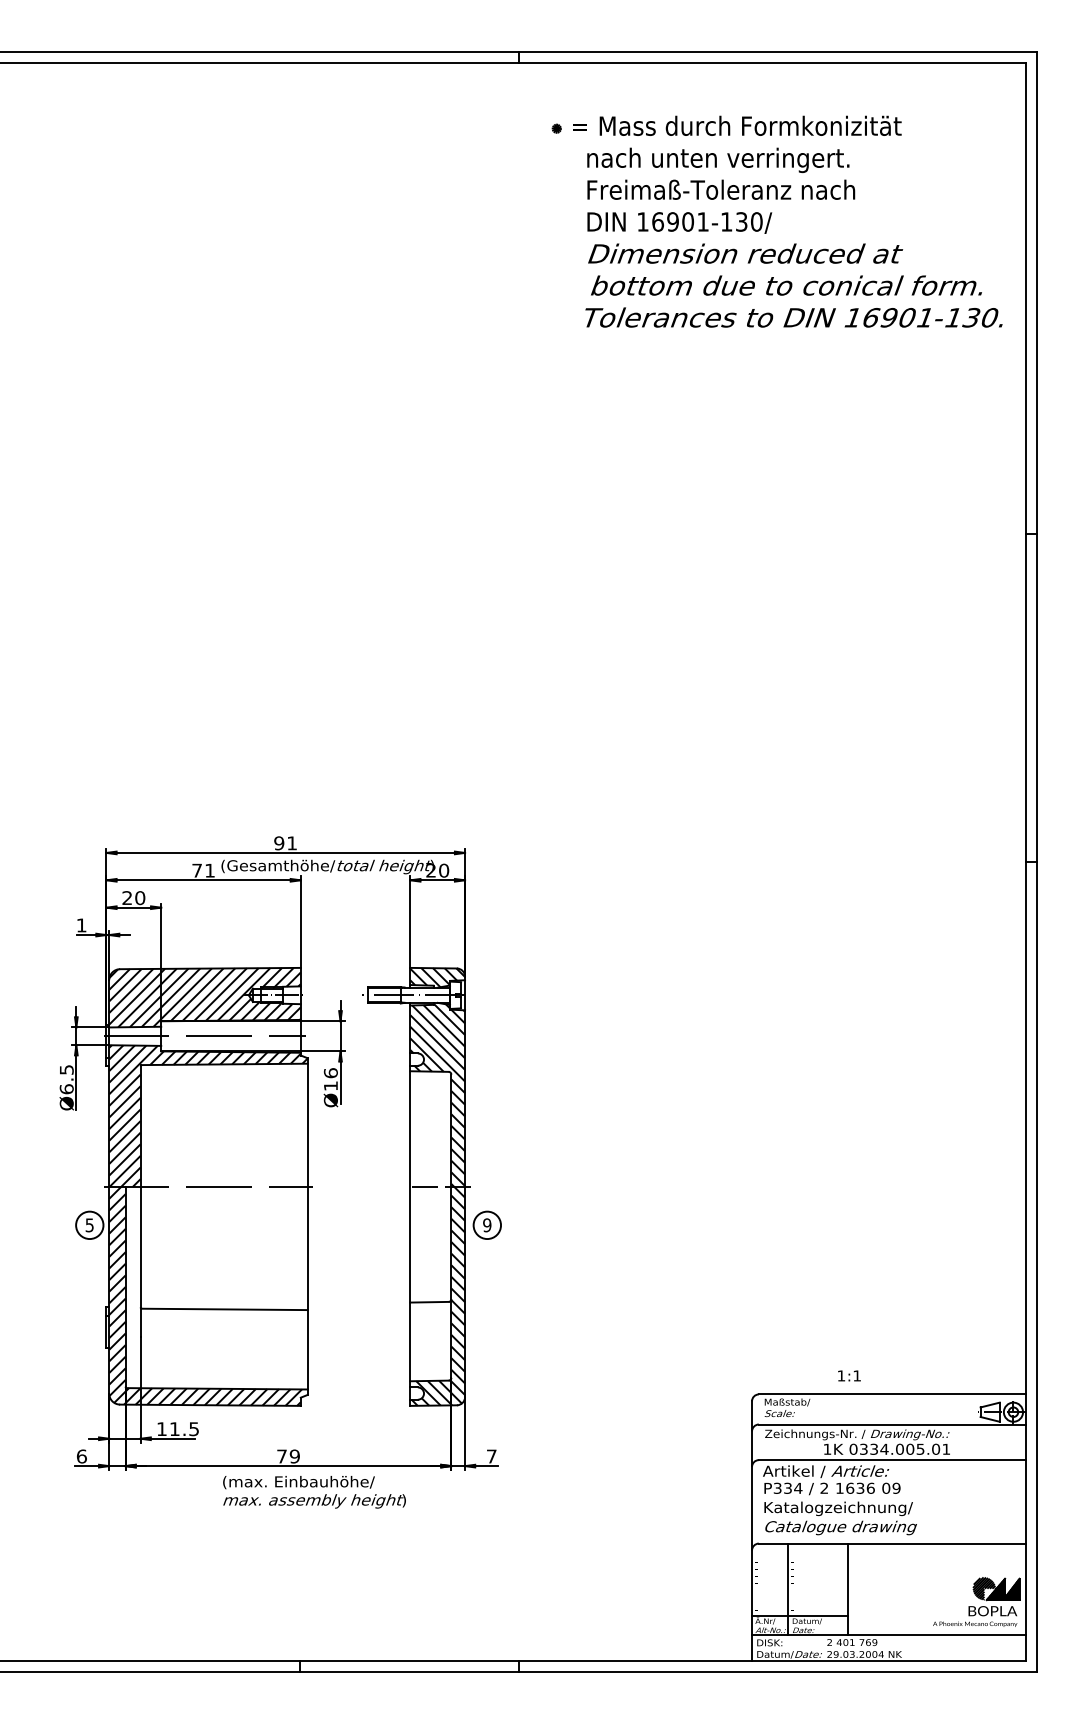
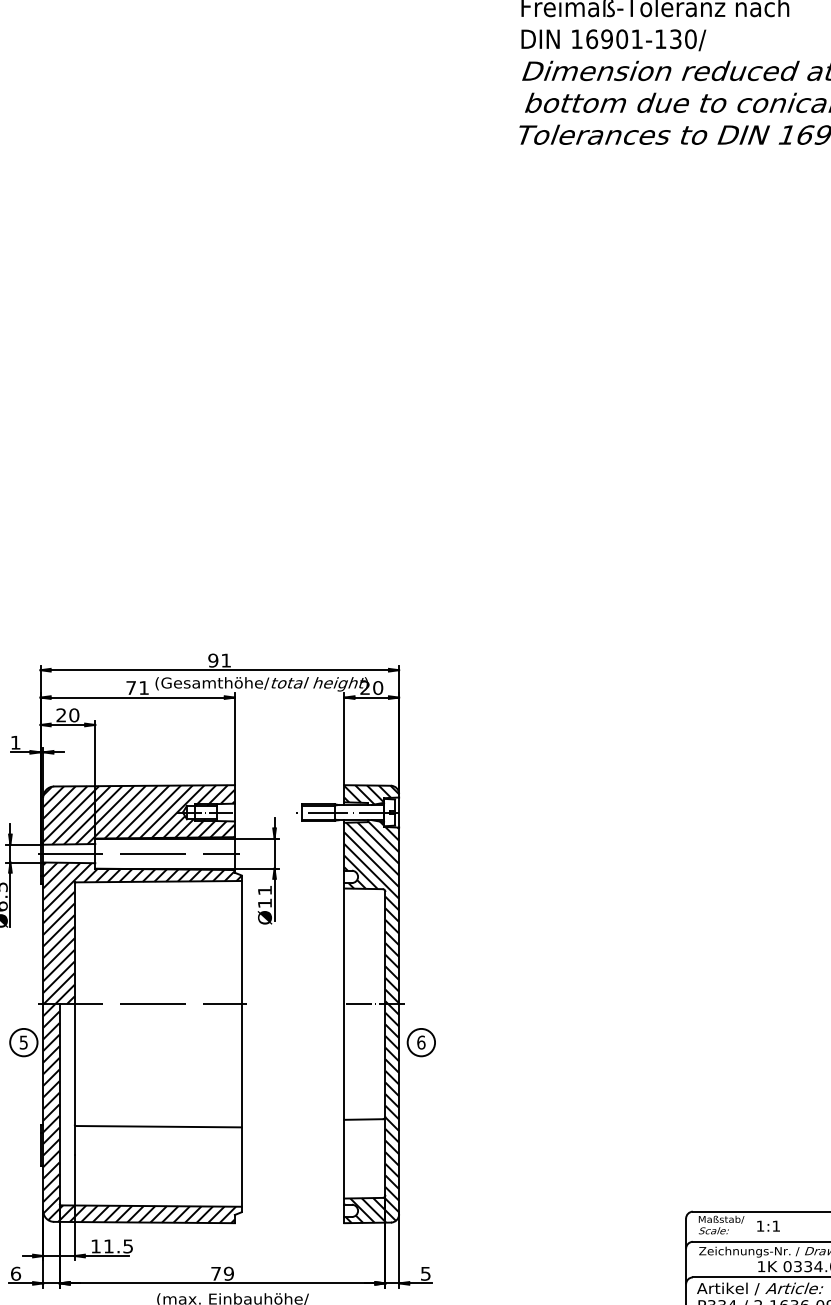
text: (330, 1073) -> (264, 890), Ø16 -> Ø11
text: (487, 1225) -> (421, 1042), 9 -> 6
text: (849, 1375) -> (768, 1225), moved
text: (491, 1456) -> (425, 1273), 7 -> 5

